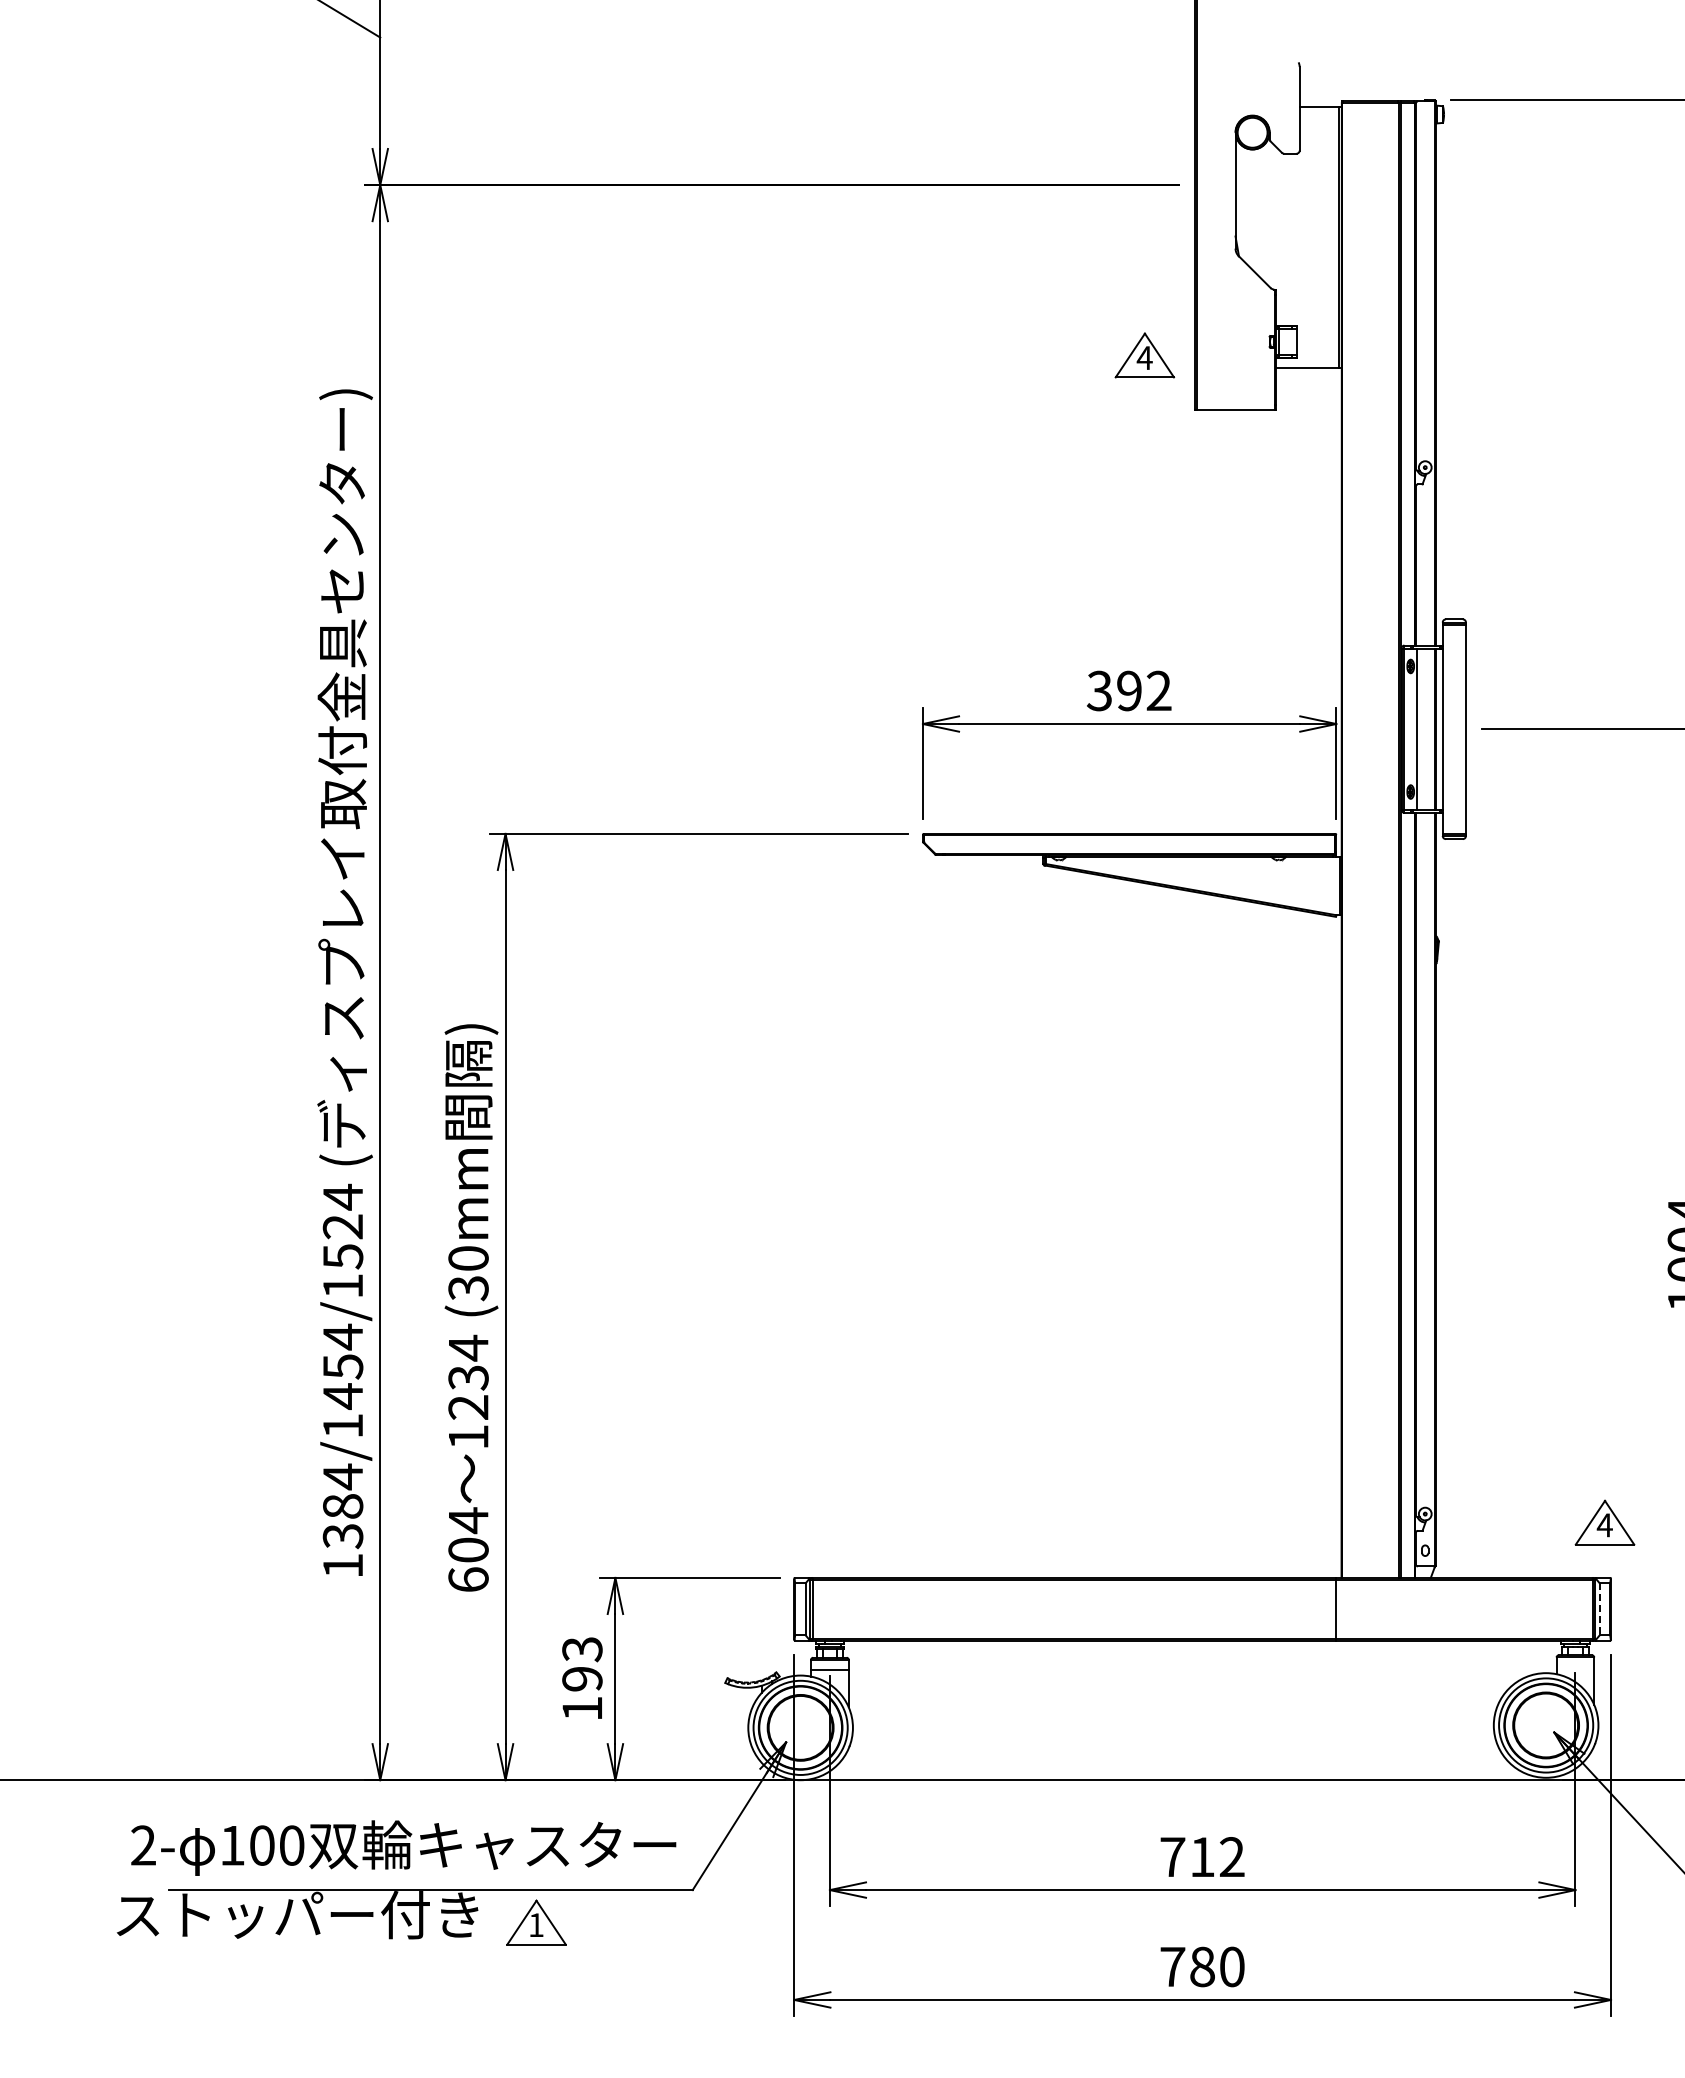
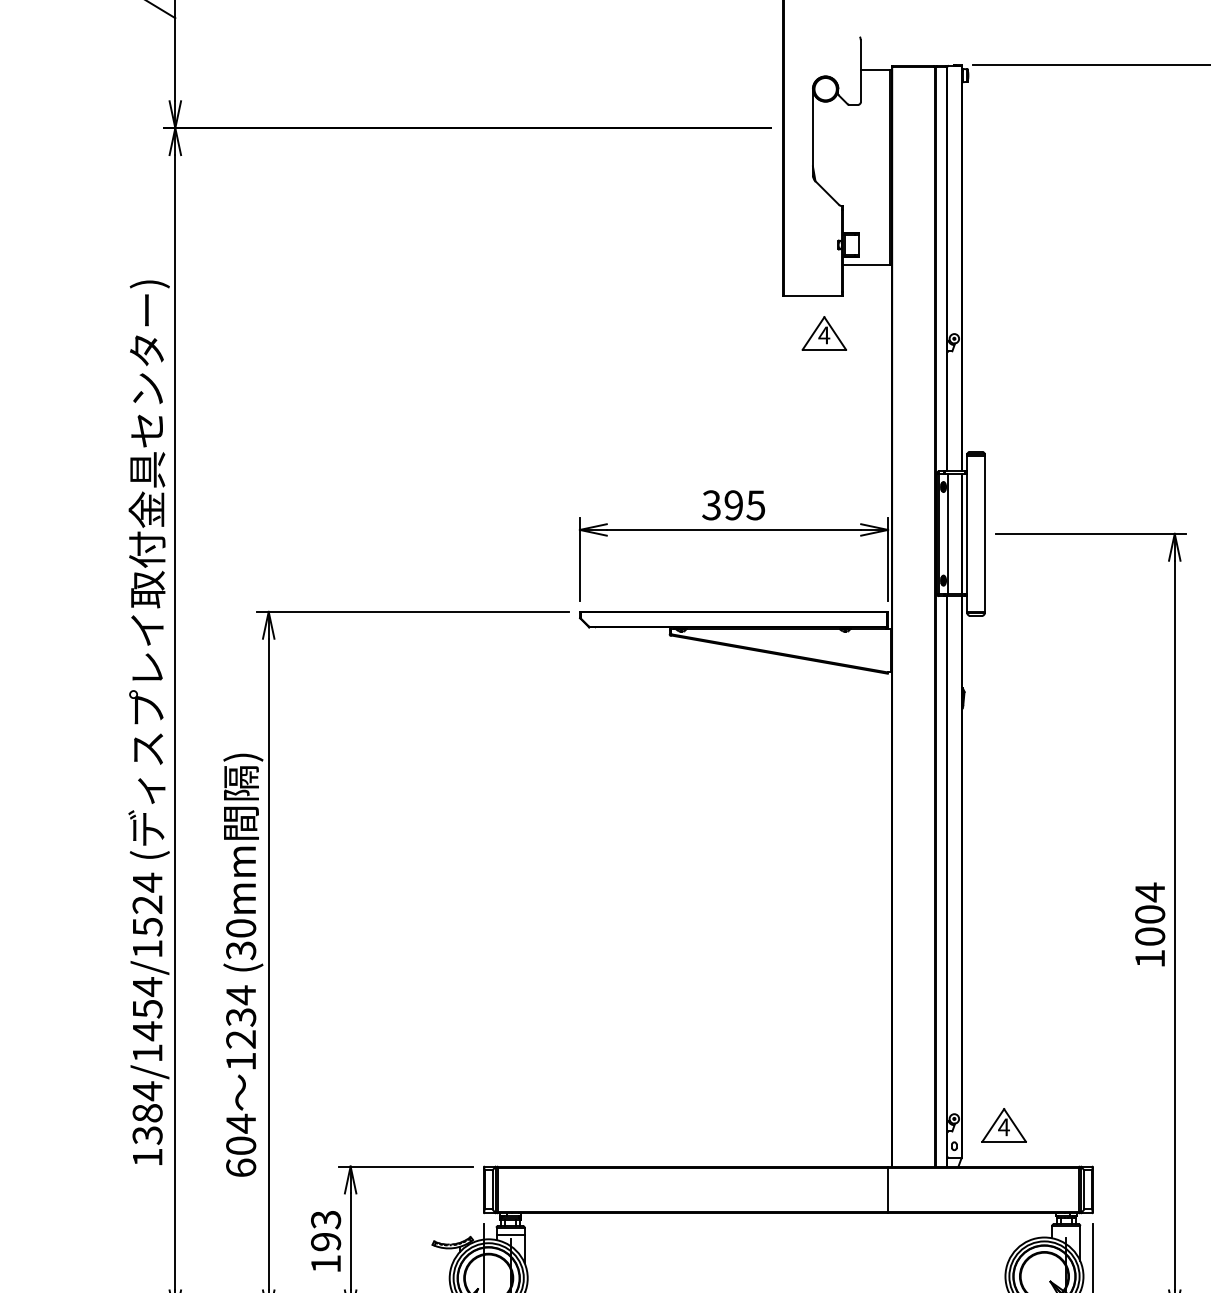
part: (1144, 355) -> (824, 333), moved
text: (1158, 690) -> (755, 504), 392 -> 395
part: (1604, 1522) -> (1003, 1125), moved
line: (1599, 1609) -> (1084, 1190), dashed -> solid

